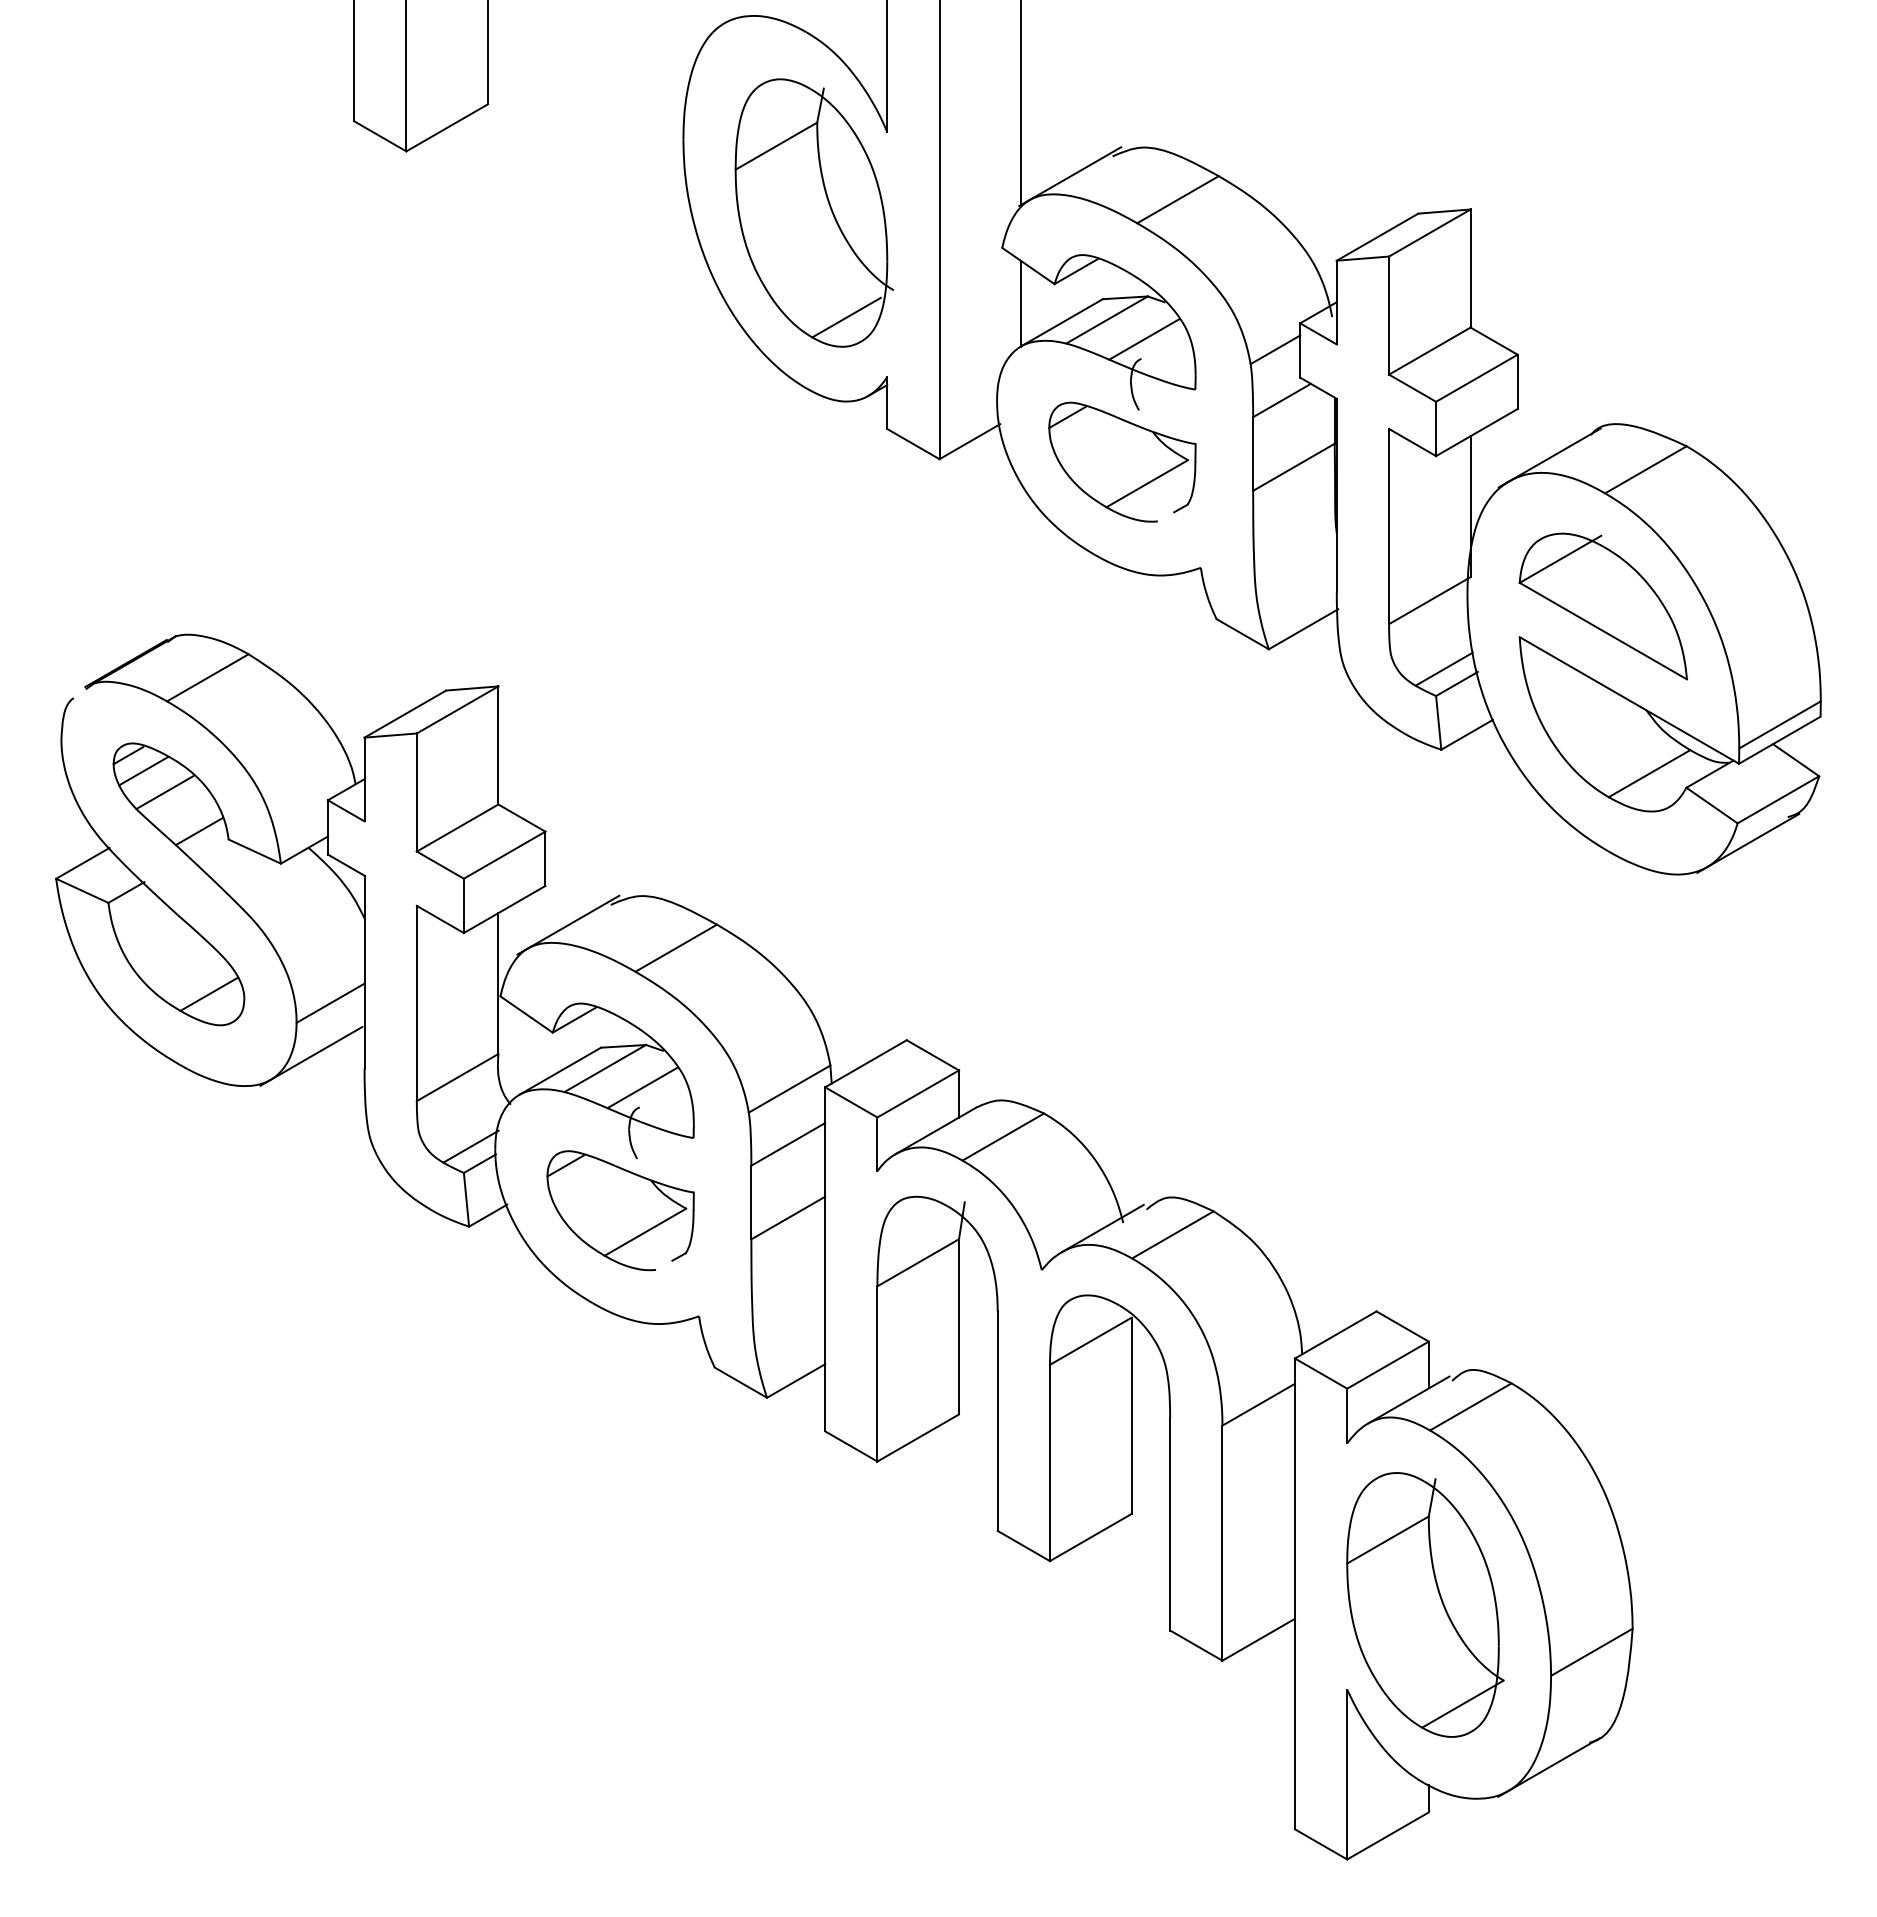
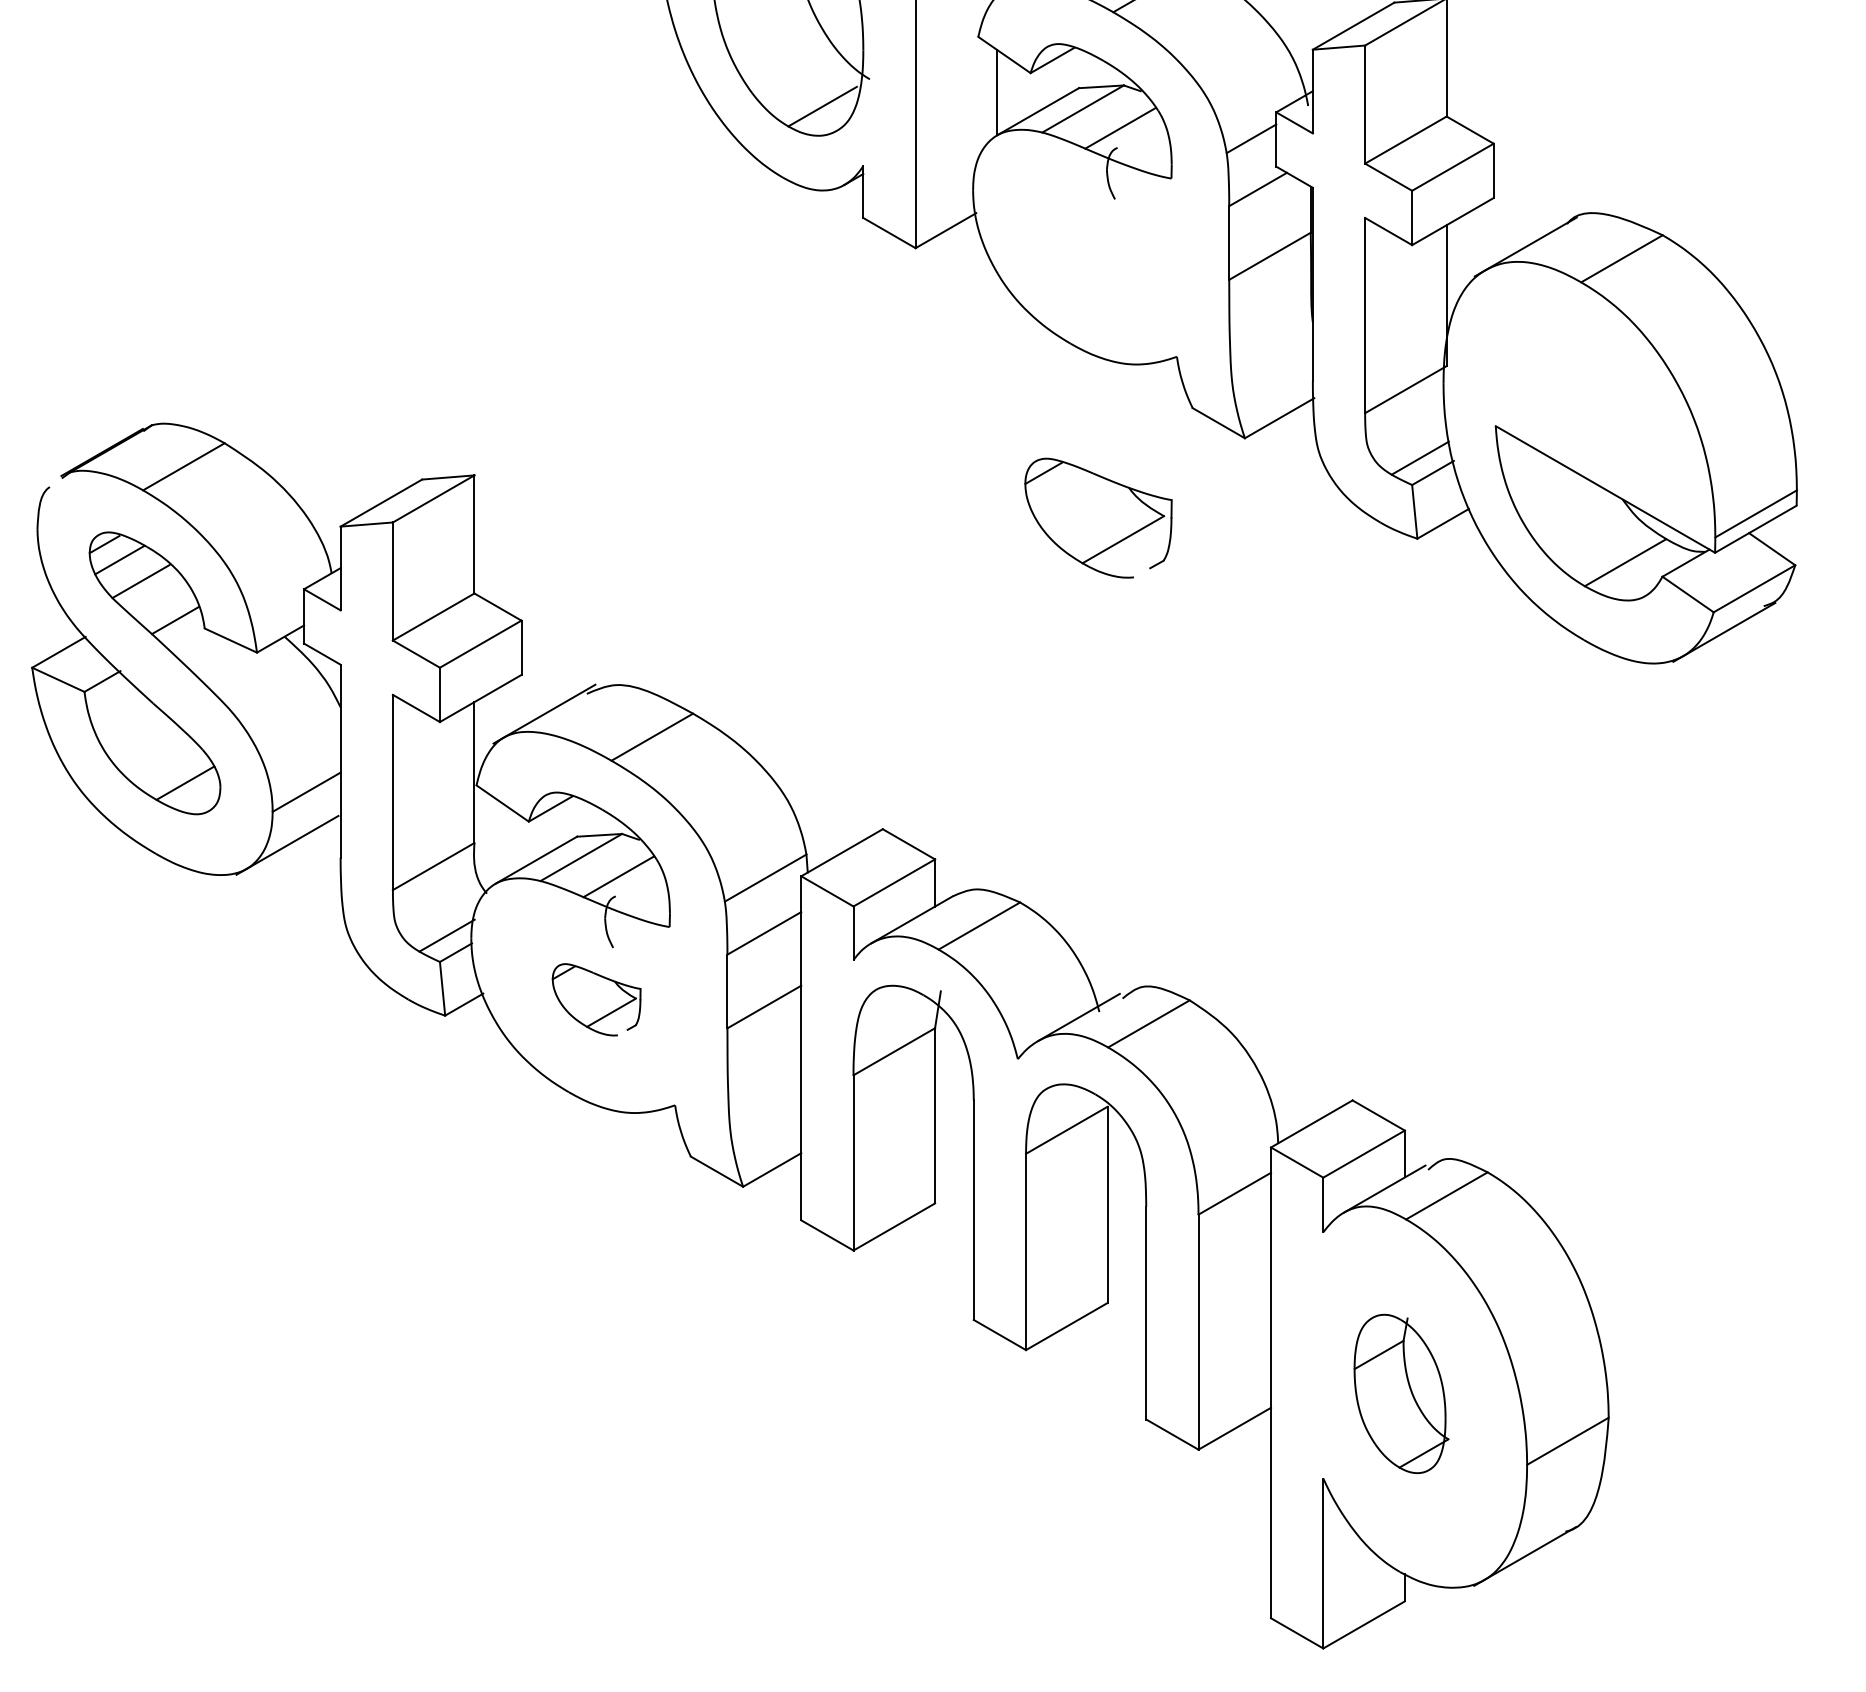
part: (1122, 461) -> (1098, 517), moved
part: (1602, 606) -> (1578, 395), removed
part: (620, 1210) -> (596, 999), size x0.6
part: (1425, 1604) -> (1401, 1393), size x0.6

